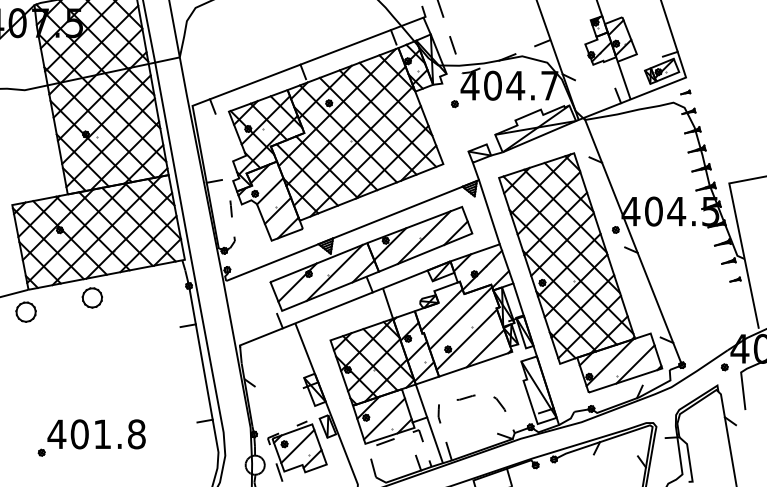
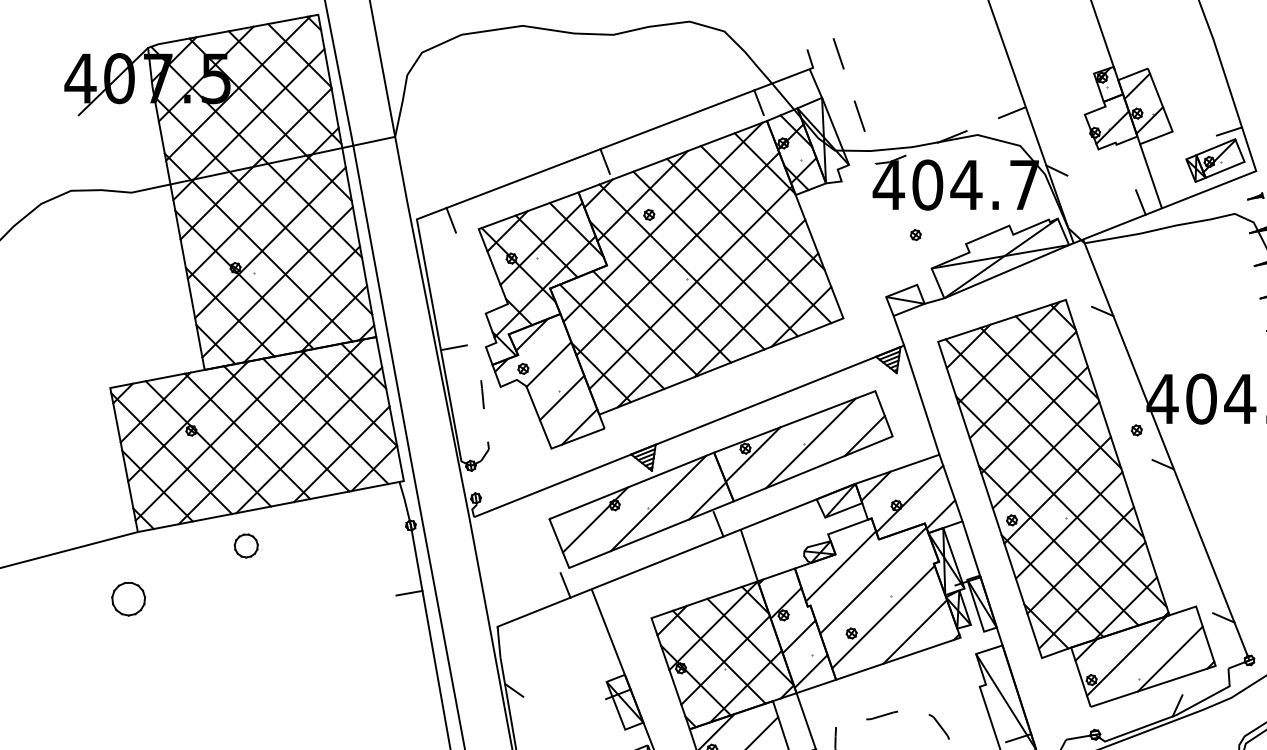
part: (454, 104) -> (915, 235), moved
part: (91, 297) -> (244, 545), size x0.7
part: (25, 311) -> (127, 597), moved

